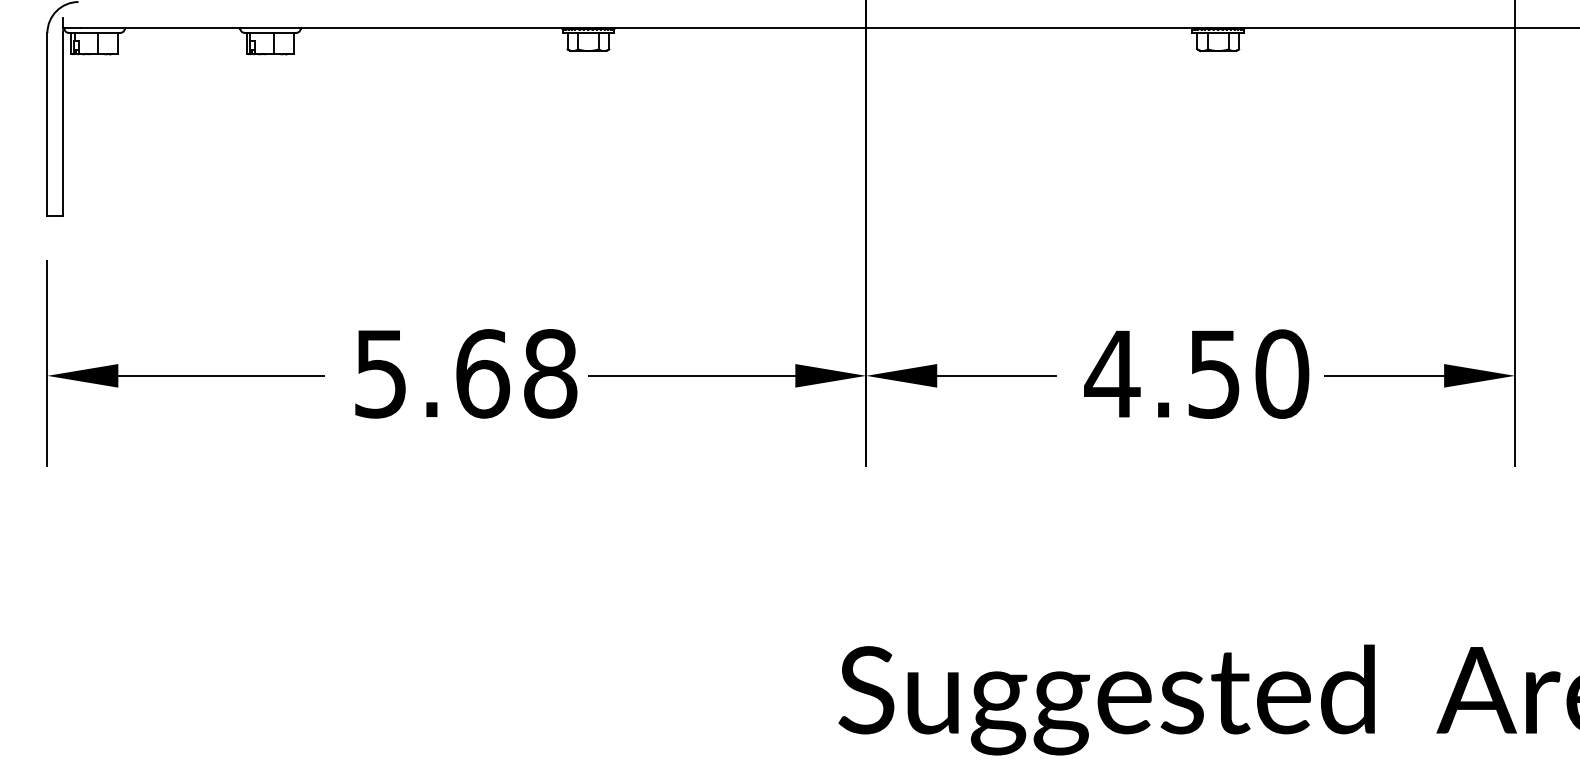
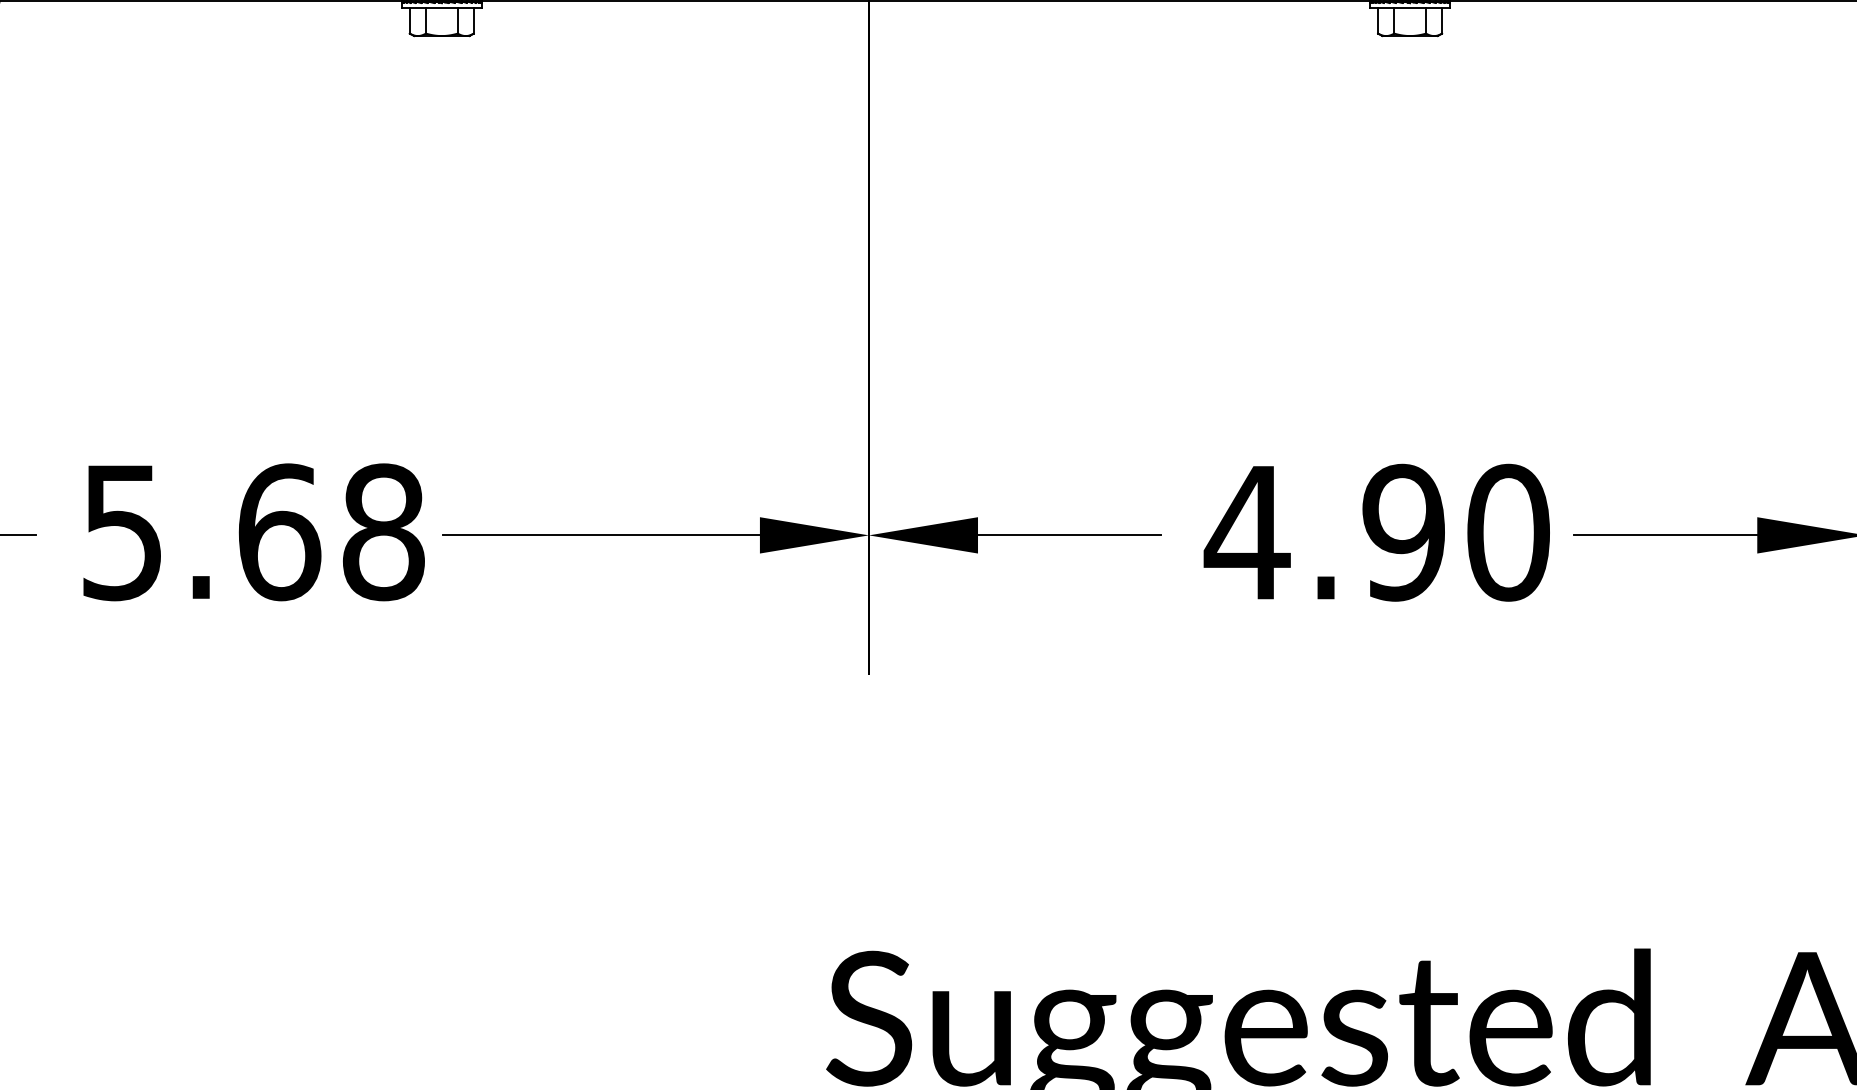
text: (1213, 373) -> (1402, 531), 4.50 -> 4.90

